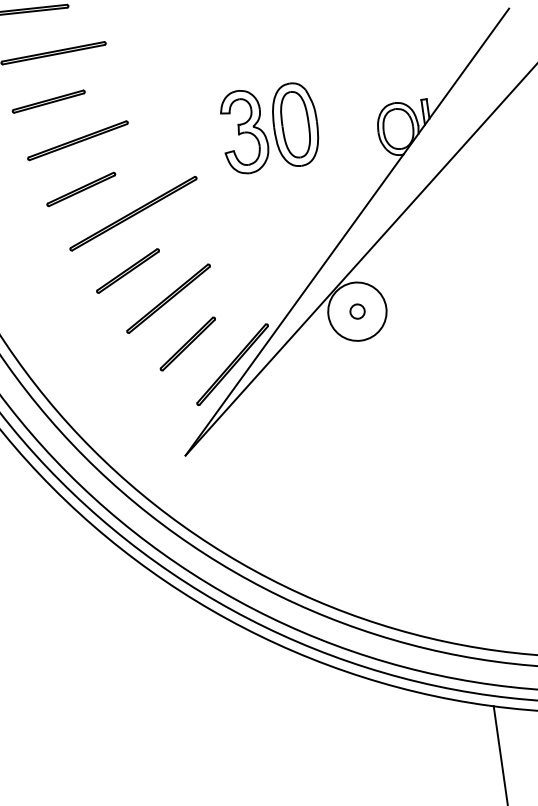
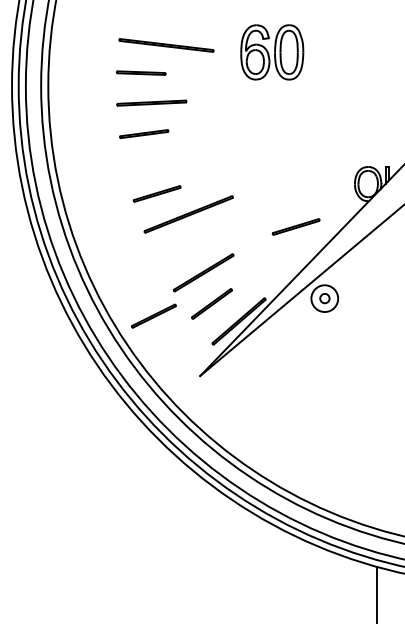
part: (269, 128) -> (284, 171), removed
part: (78, 141) -> (159, 162), removed
part: (297, 208) -> (295, 226), added
line: (127, 270) -> (153, 315), moved
circle: (356, 311) -> (324, 298), size x0.7

